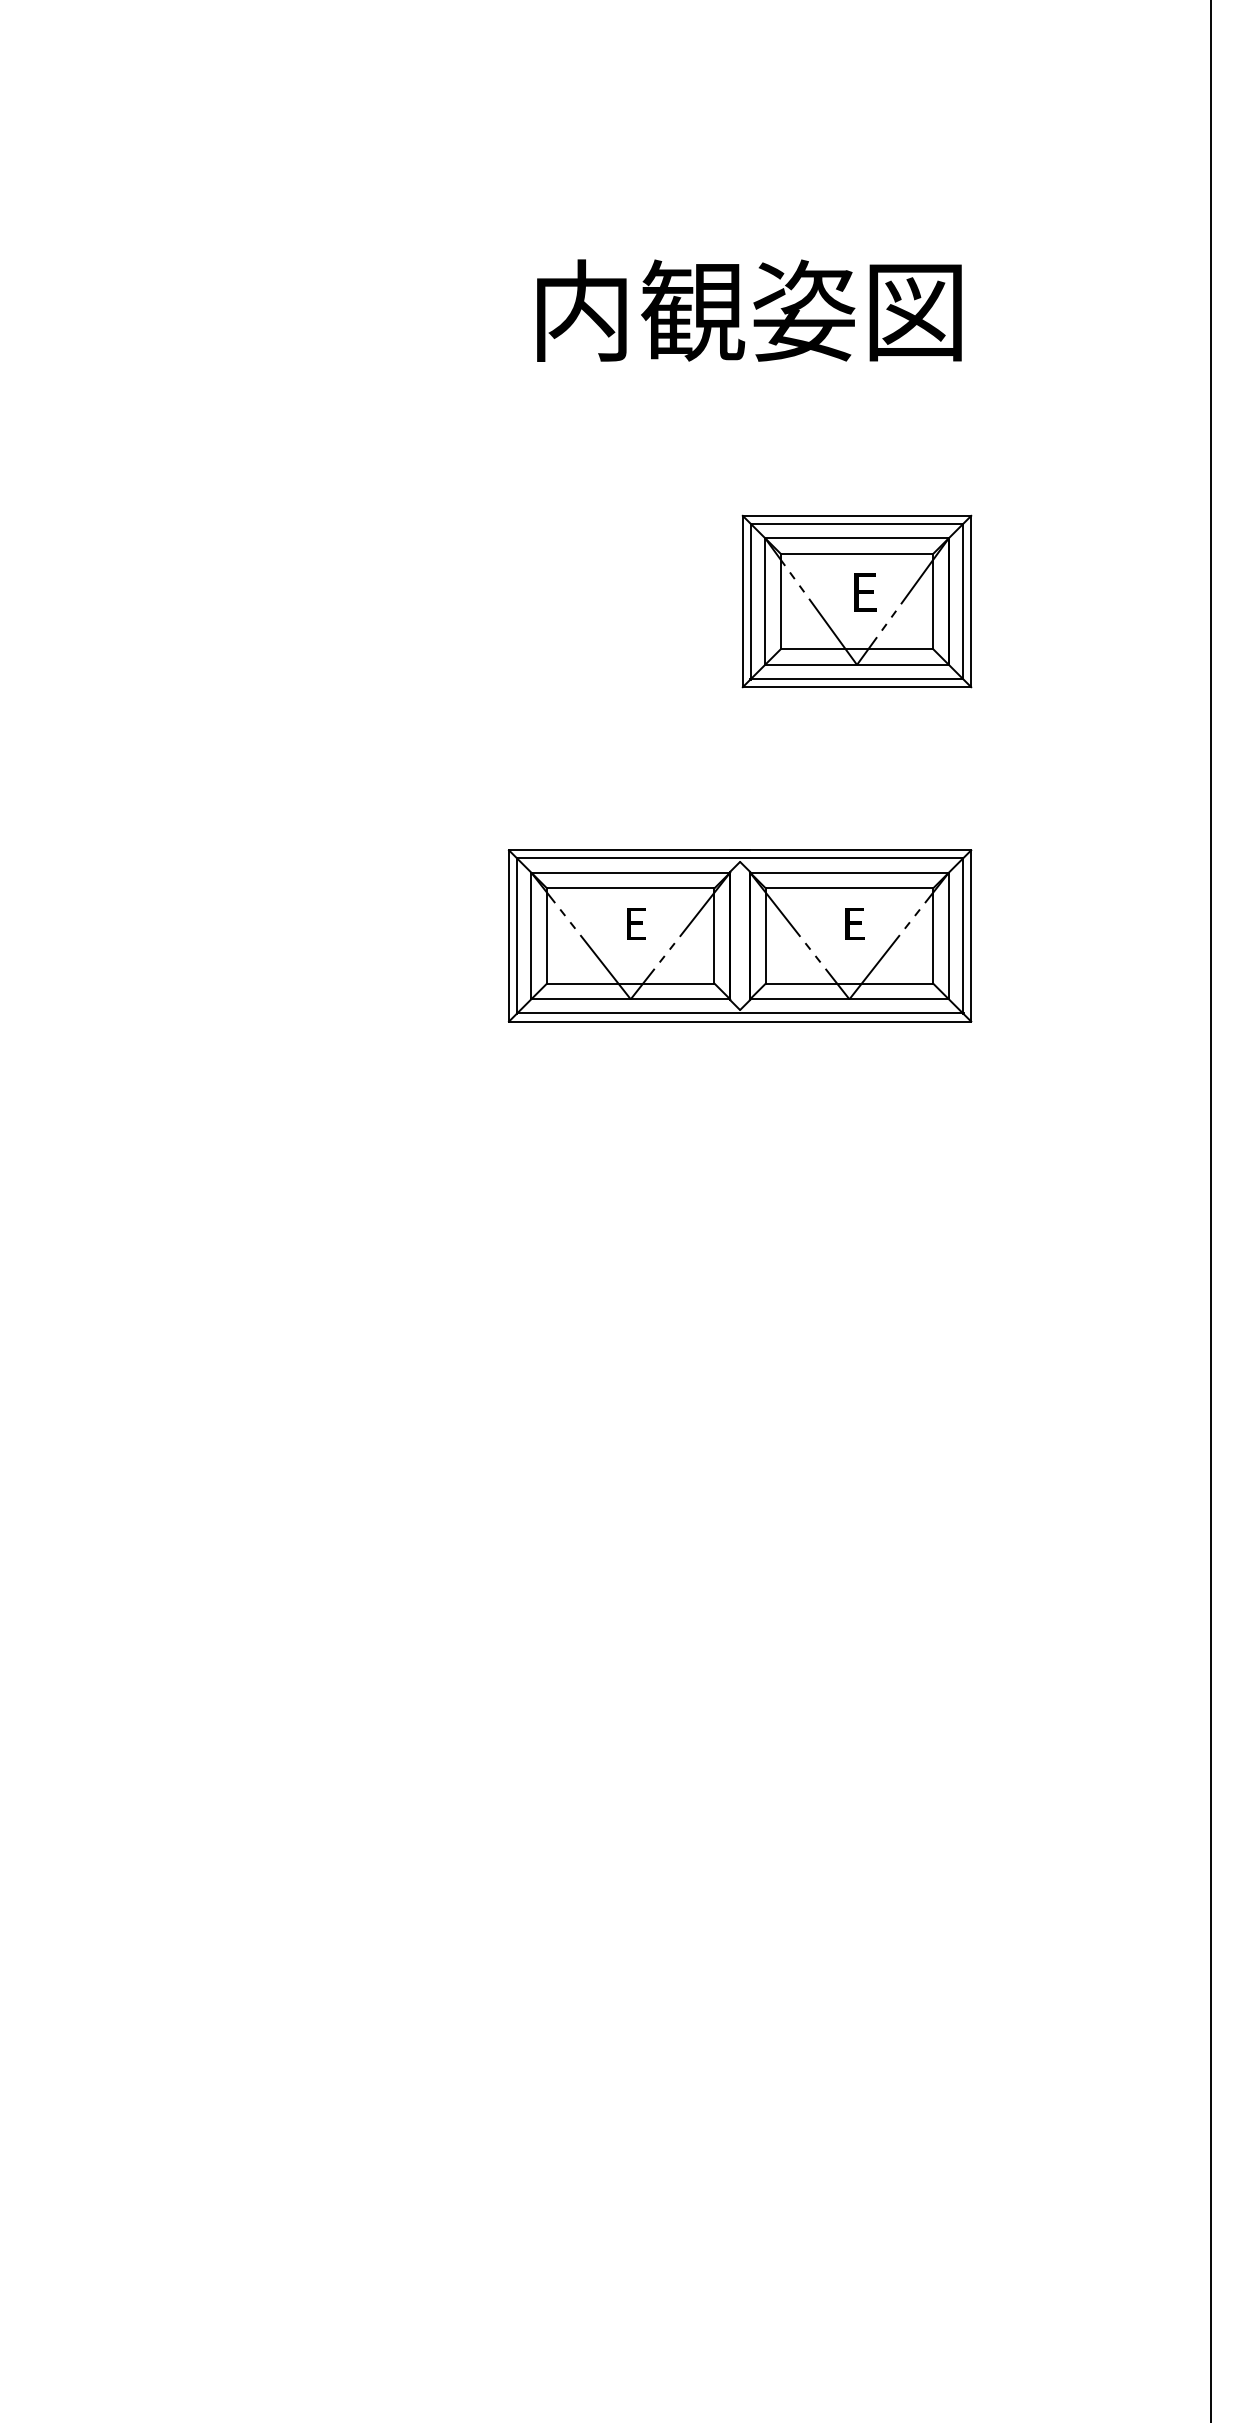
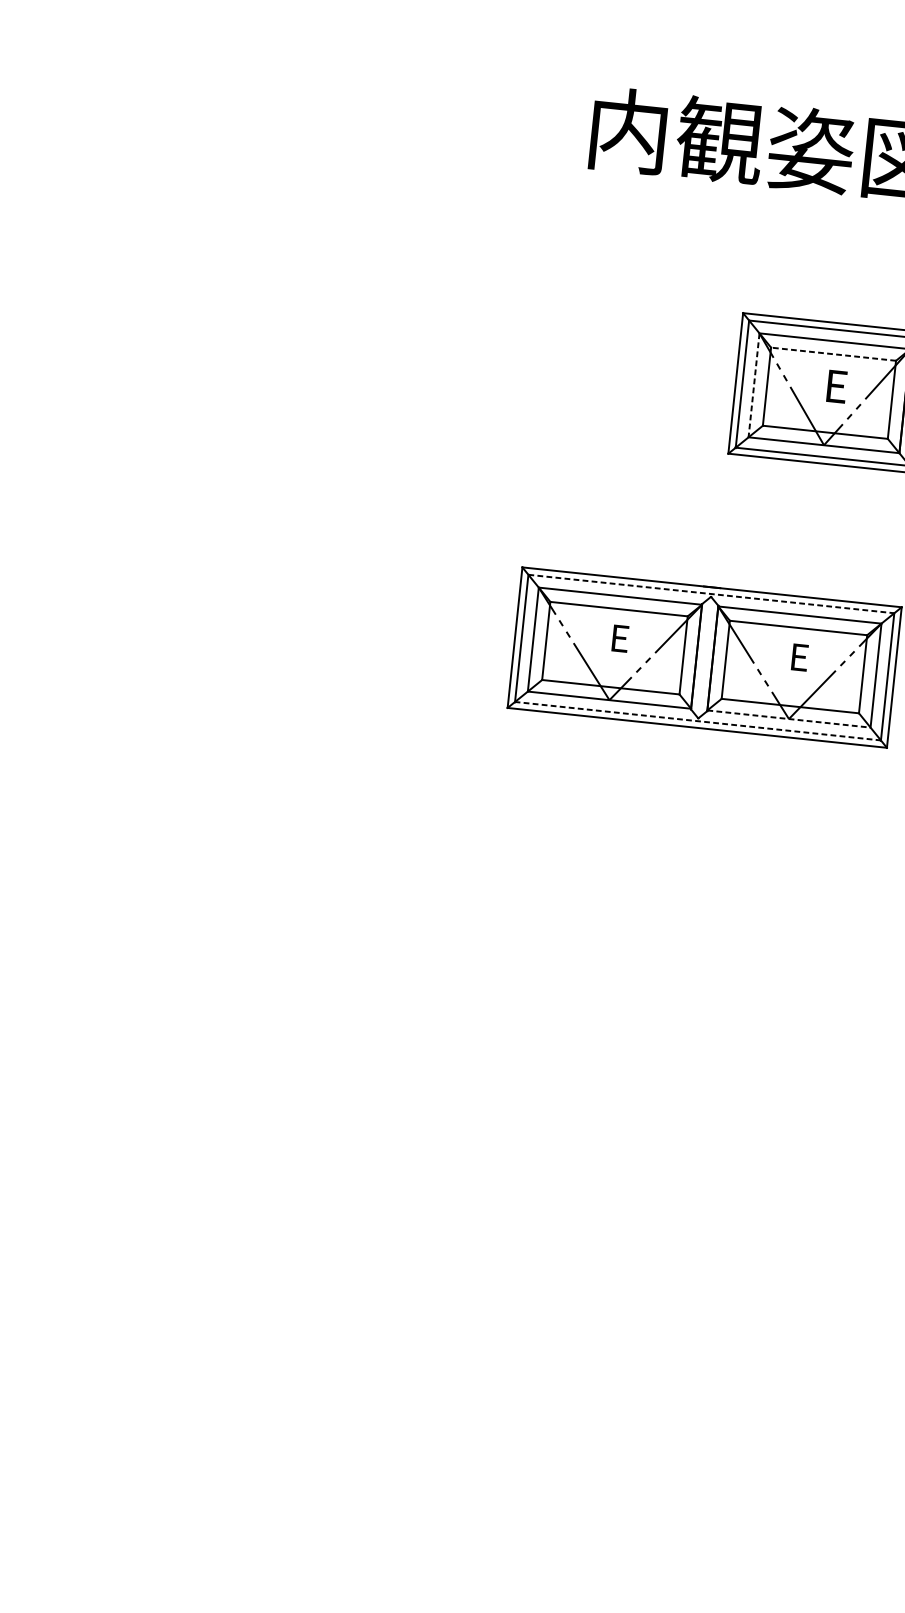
line: (856, 553) -> (833, 353), solid -> dashed
line: (765, 602) -> (754, 386), solid -> dashed
line: (740, 858) -> (711, 594), solid -> dashed
line: (849, 999) -> (788, 719), solid -> dashed
line: (740, 1013) -> (698, 721), solid -> dashed

